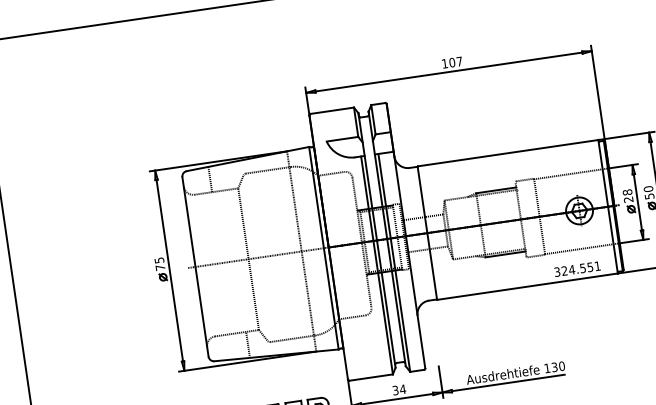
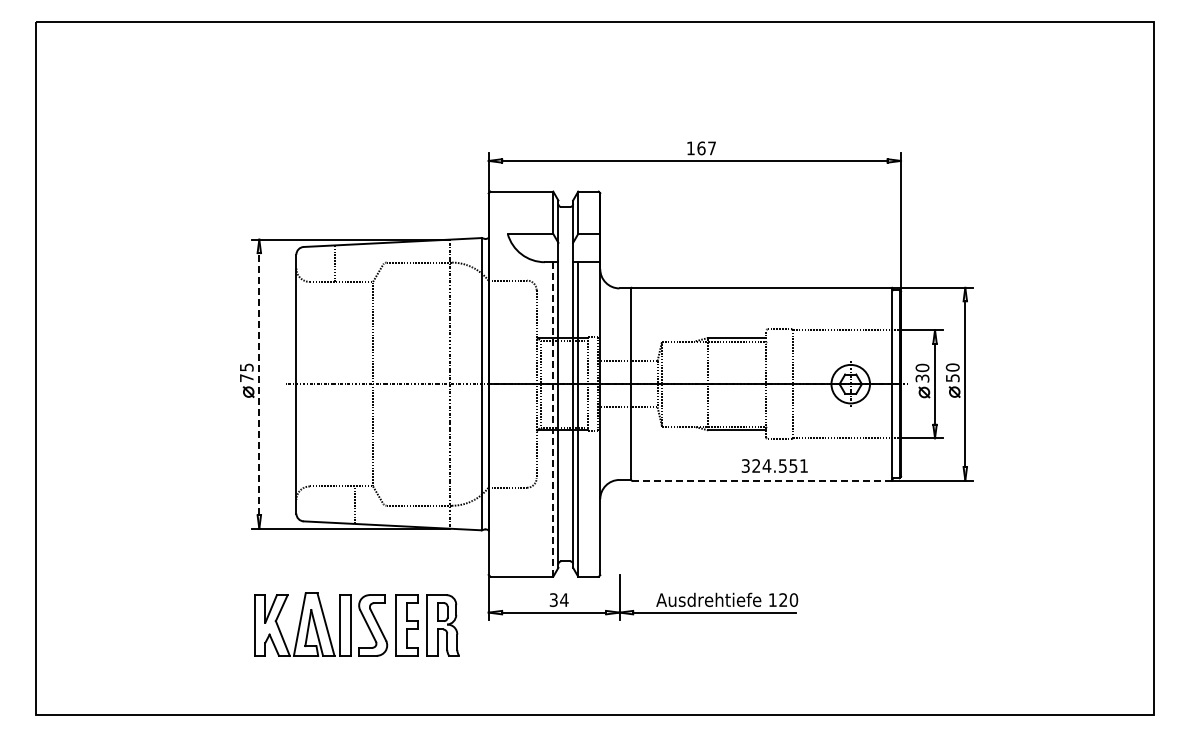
text: (452, 62) -> (701, 147), 107 -> 167
text: (628, 195) -> (922, 372), 28 -> 30
line: (377, 265) -> (553, 419), solid -> dashed
text: (577, 268) -> (774, 465), moved
line: (169, 270) -> (259, 383), solid -> dashed
line: (528, 286) -> (762, 480), solid -> dashed
text: (554, 367) -> (783, 600), 130 -> 120

